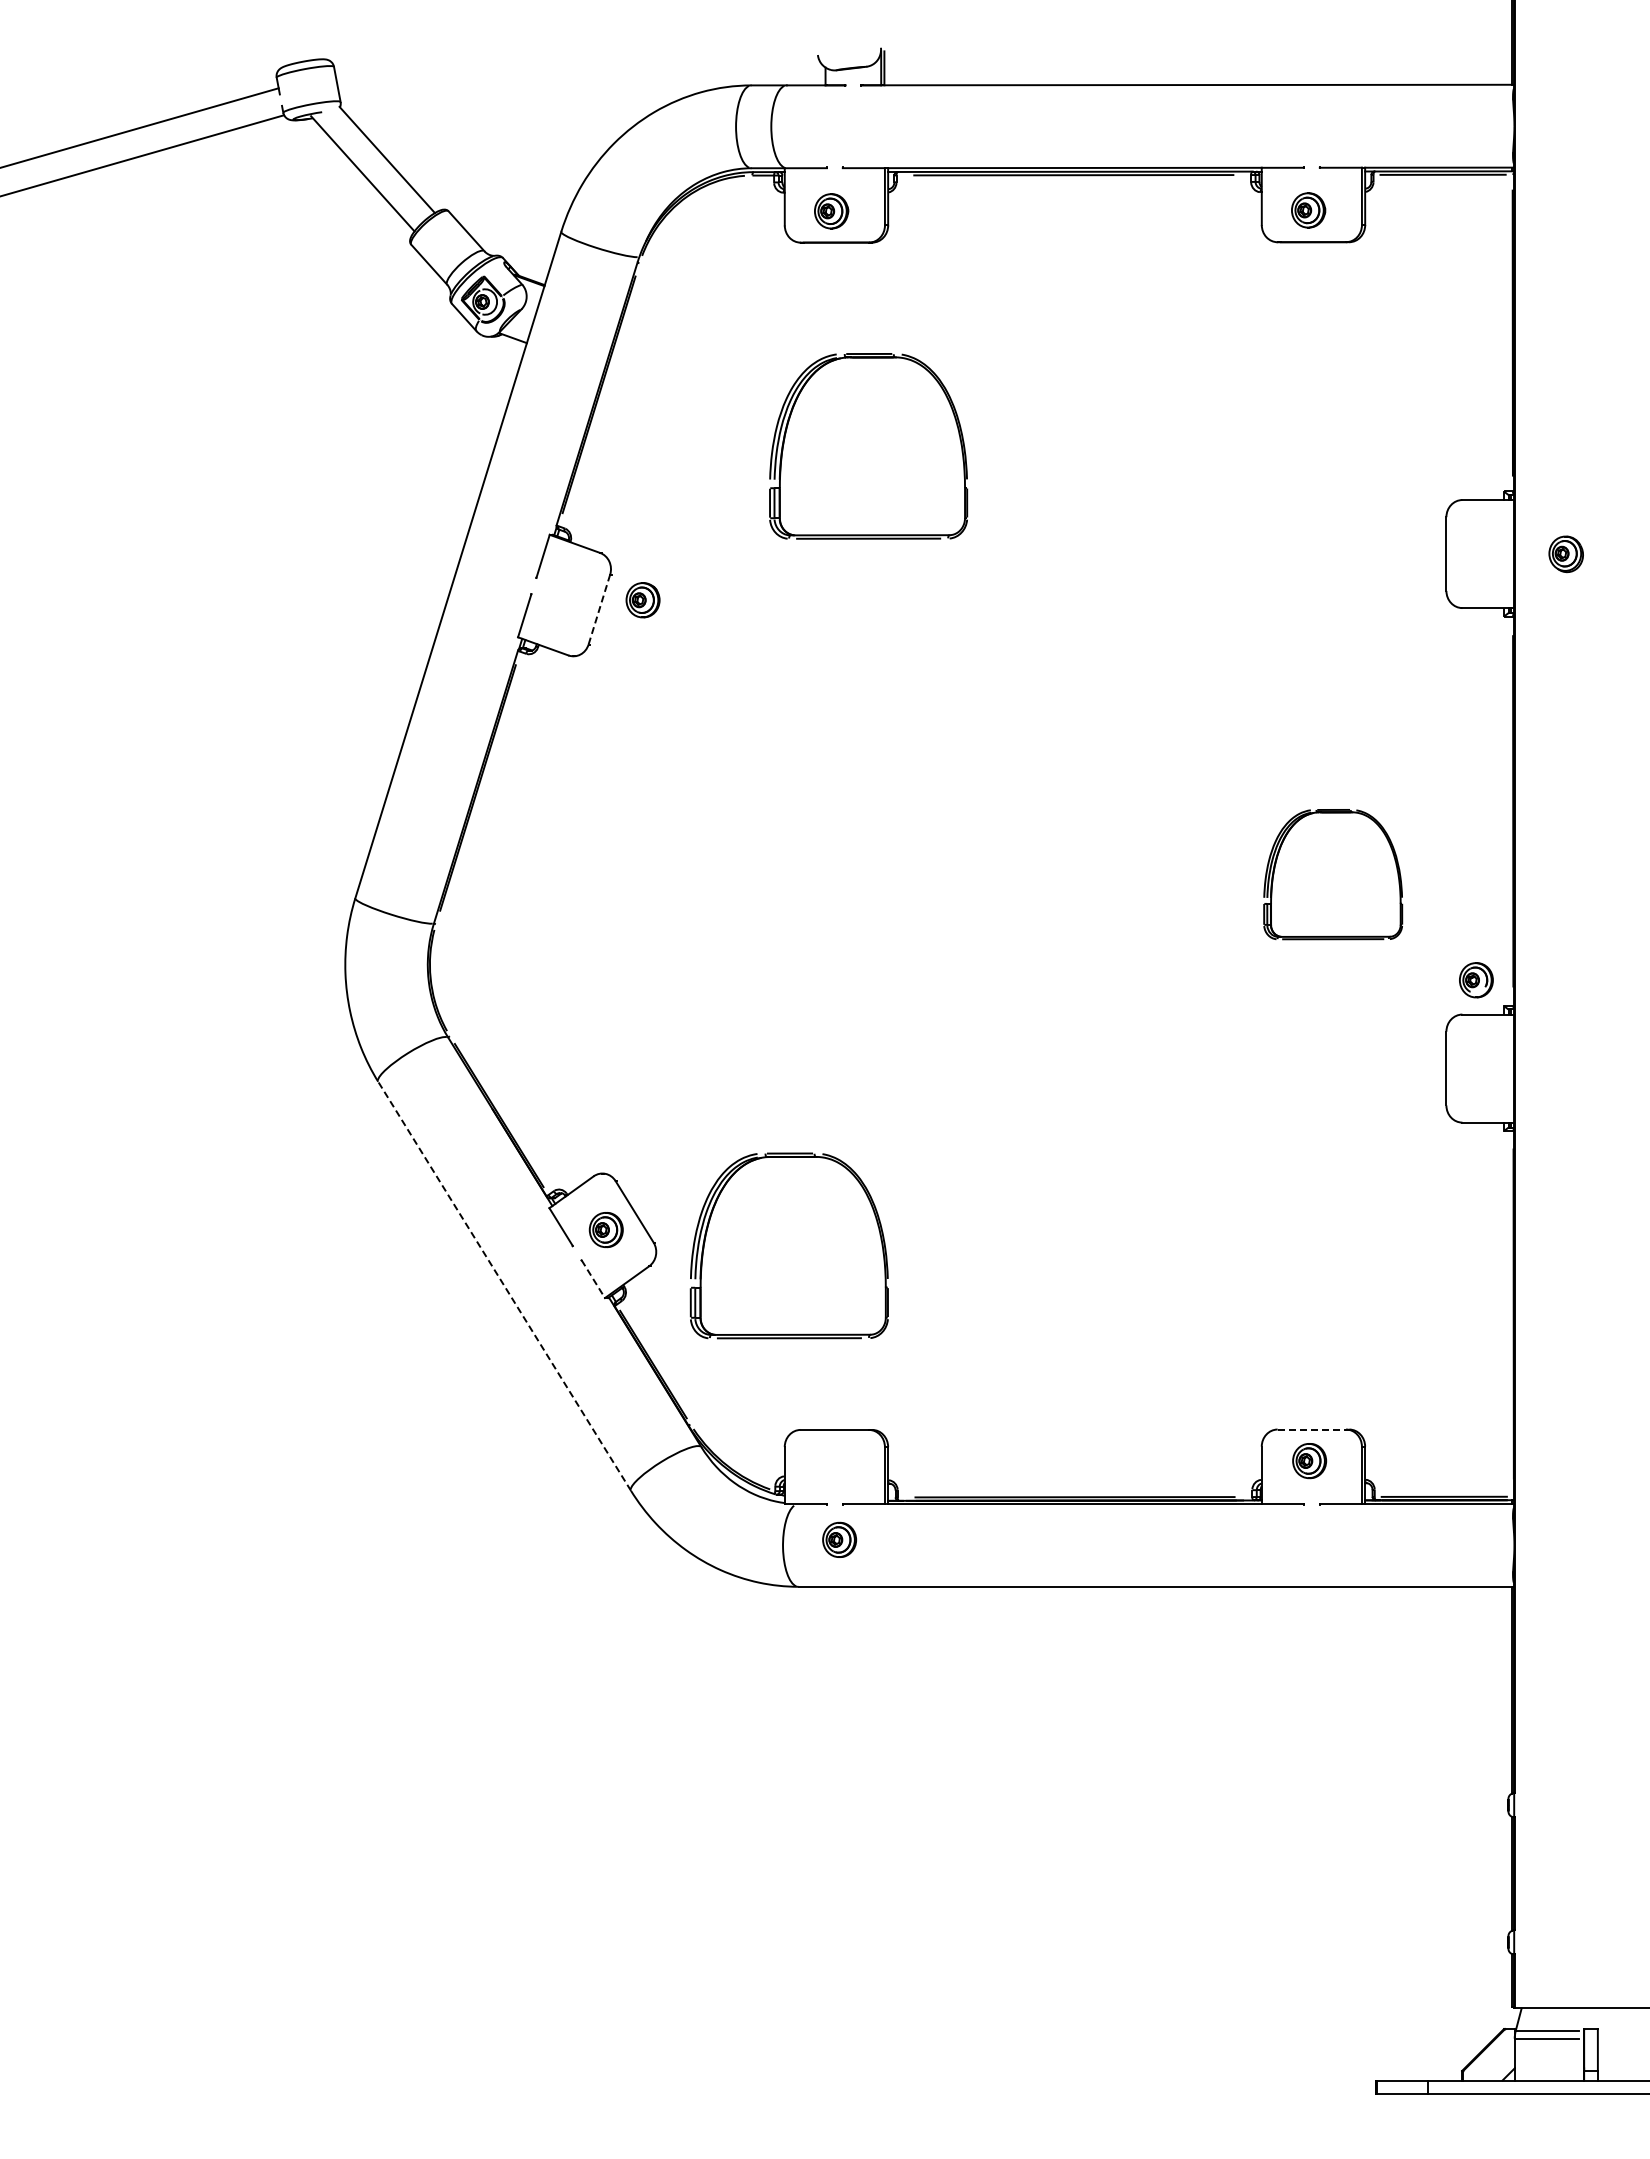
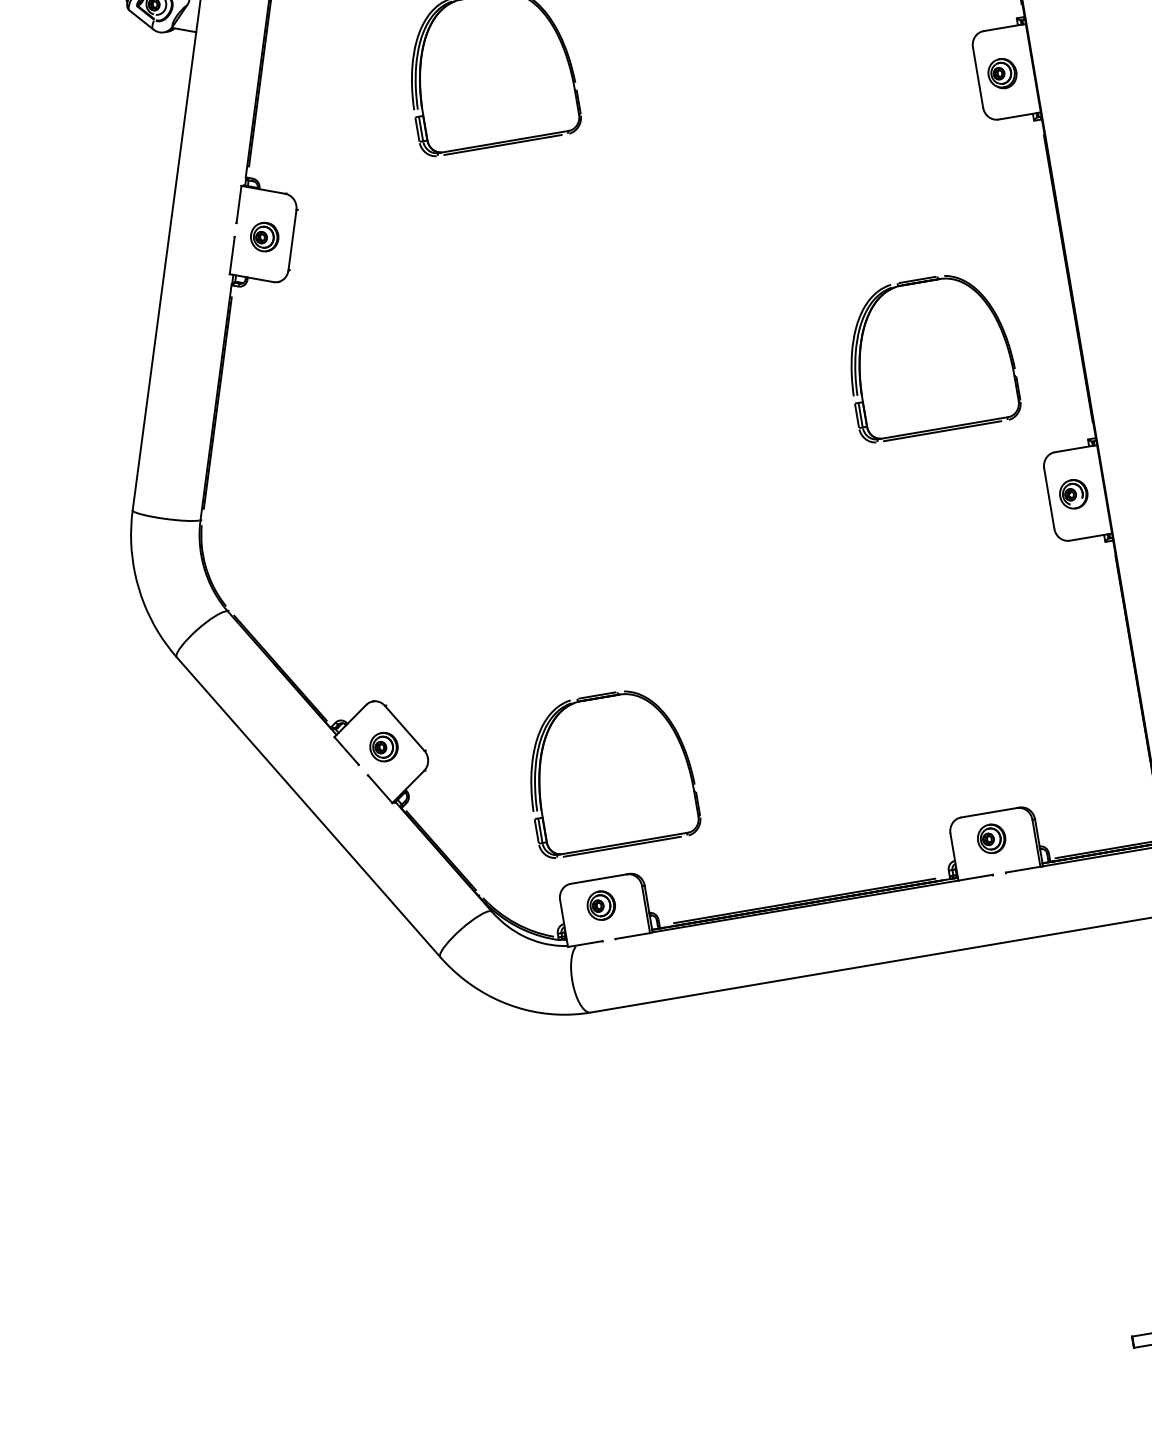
part: (1565, 554) -> (1001, 73), moved
part: (642, 600) -> (264, 237), moved
line: (599, 609) -> (292, 240), dashed -> solid
part: (1332, 874) -> (929, 355), size x1.43
part: (1476, 980) -> (1073, 494), moved
part: (788, 1245) -> (608, 770), moved
line: (593, 1279) -> (380, 789), dashed -> solid
line: (504, 1285) -> (308, 806), dashed -> solid
line: (1312, 1429) -> (989, 812), dashed -> solid
part: (839, 1539) -> (601, 905), moved

